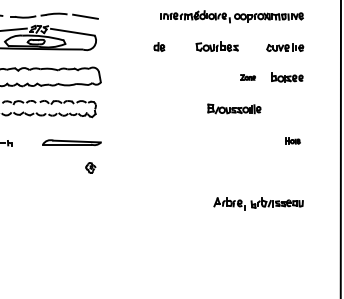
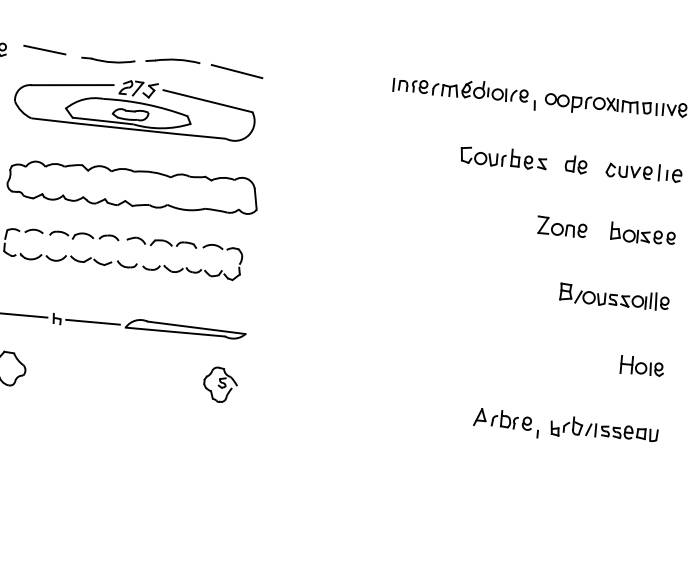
part: (159, 46) -> (576, 163), moved
part: (247, 77) -> (560, 226), size x1.67
part: (234, 108) -> (614, 296), moved
part: (292, 140) -> (641, 365), size x1.43
line: (27, 143) -> (93, 322), added
part: (90, 167) -> (219, 383), size x1.67
part: (258, 203) -> (565, 427), moved

